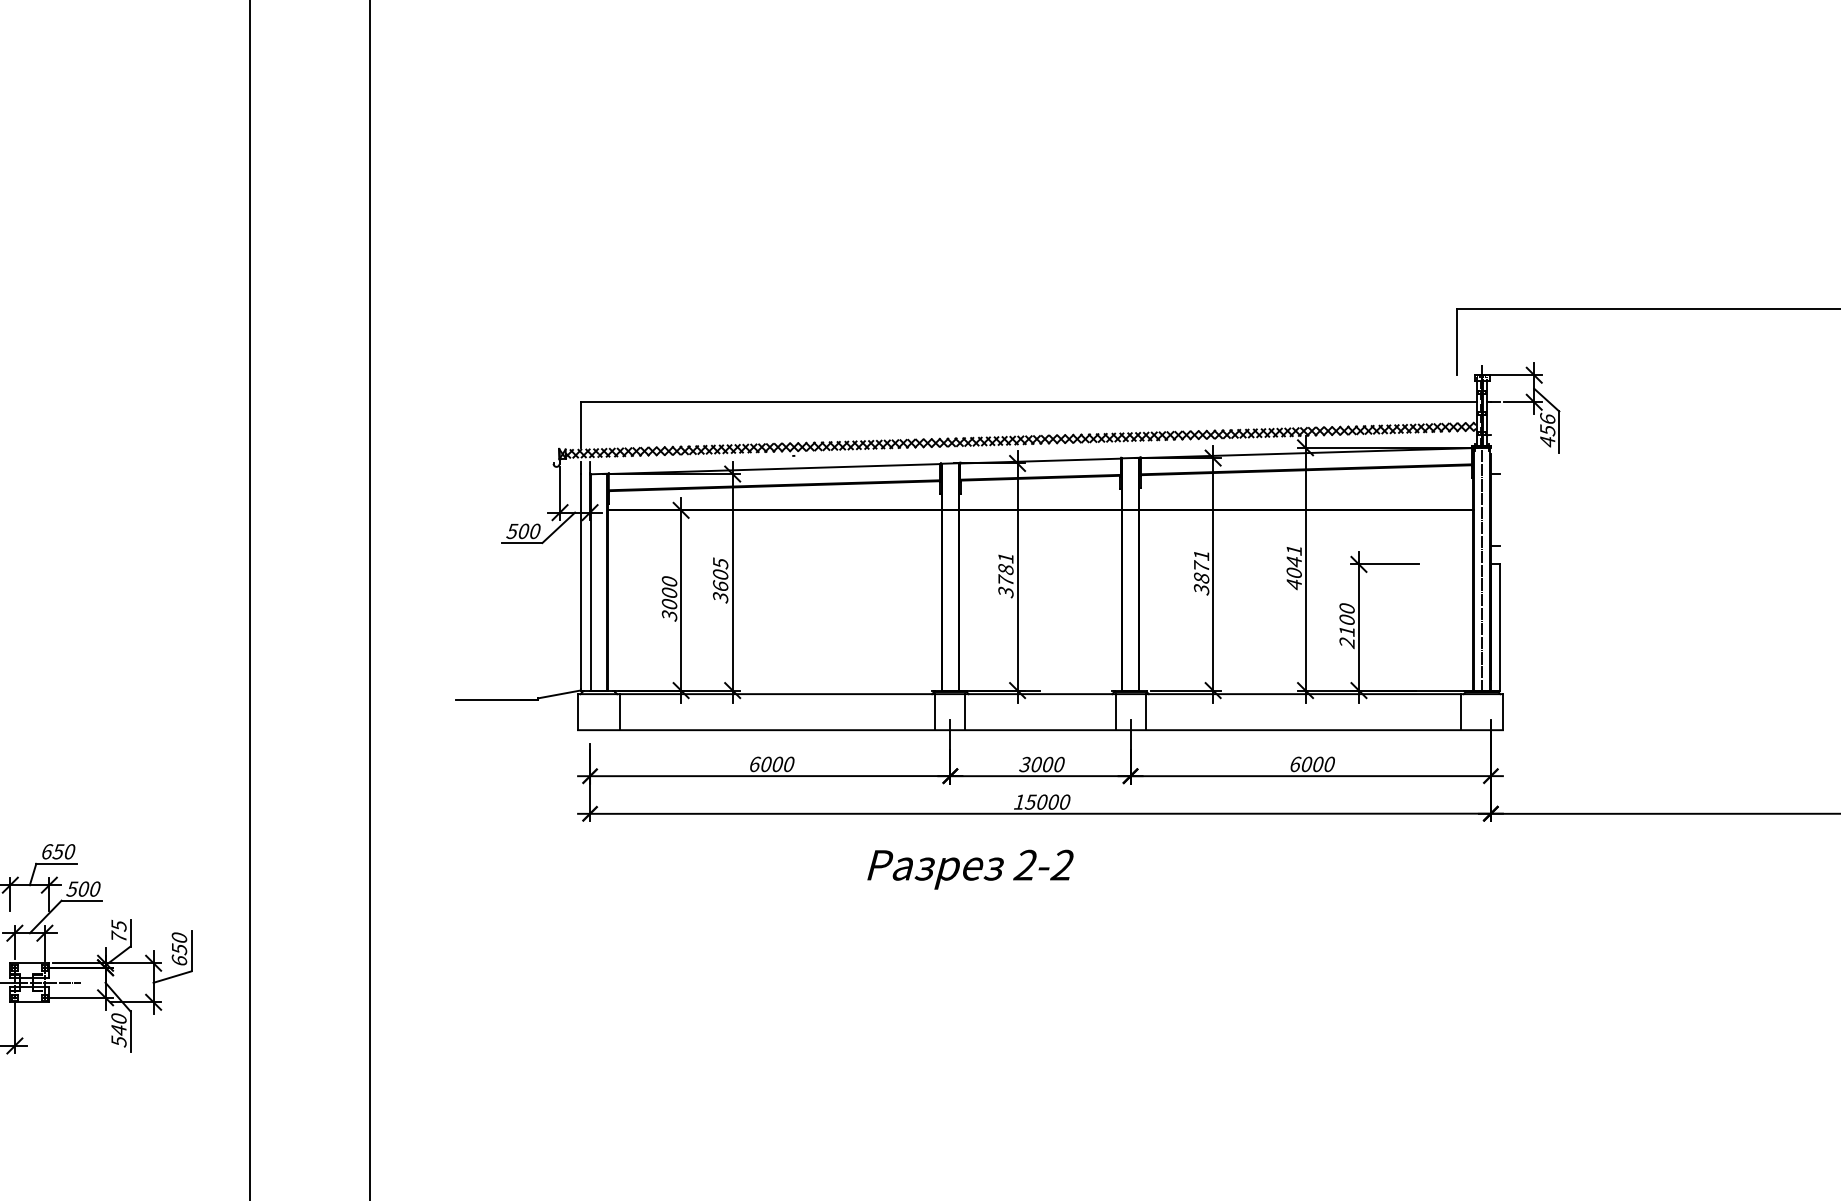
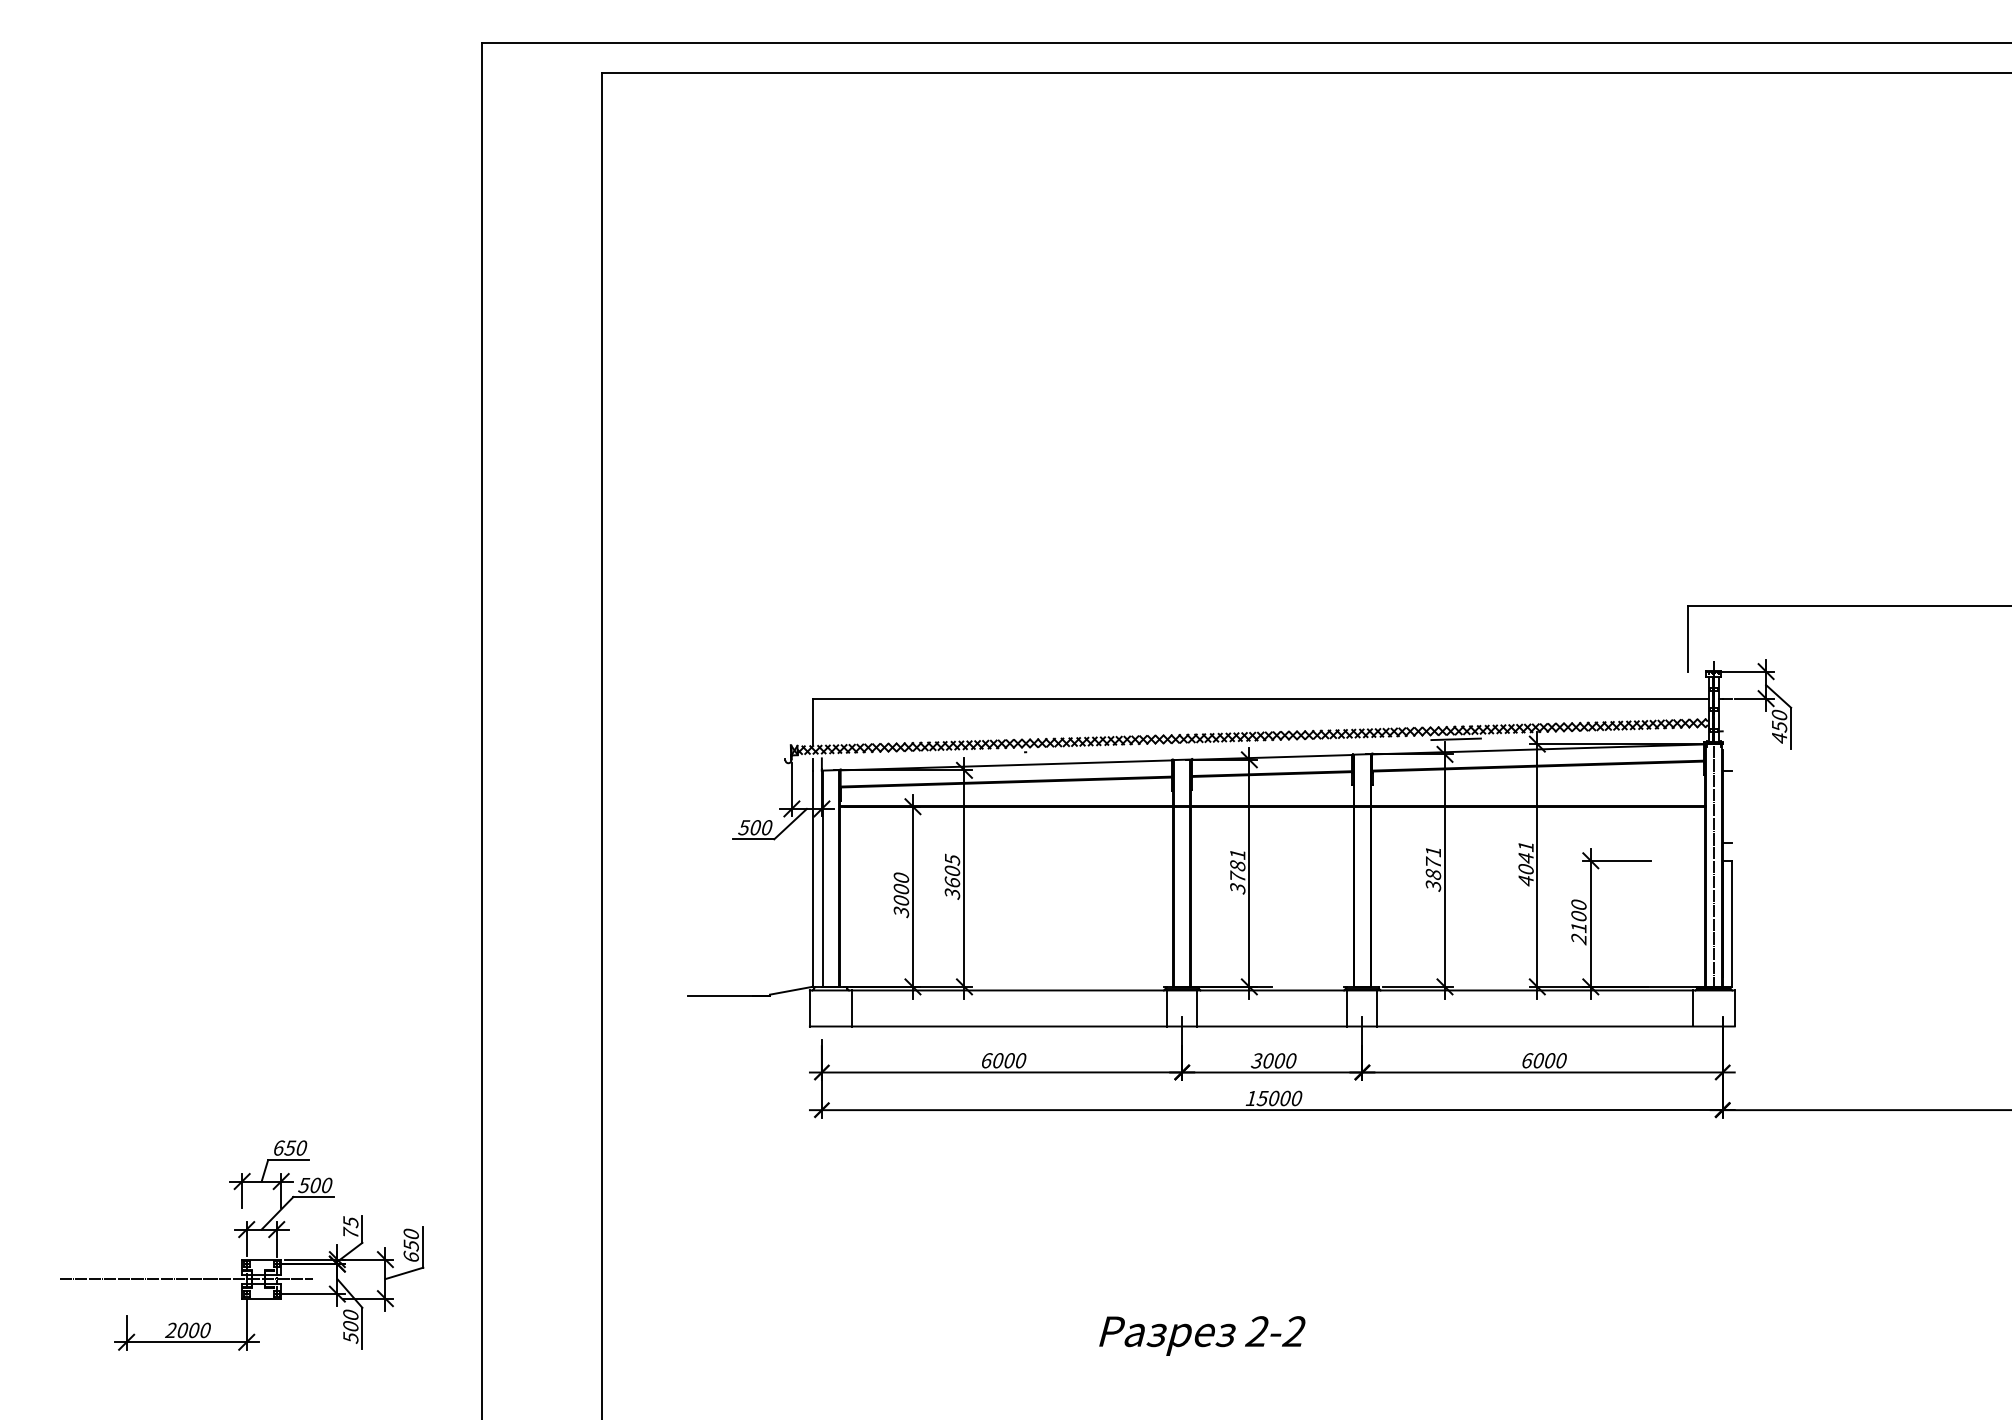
text: (1547, 418) -> (1779, 714), 456 -> 450
line: (1223, 443) -> (1455, 739), added
text: (970, 869) -> (1202, 1335), moved
text: (118, 1030) -> (350, 1326), 540 -> 500

